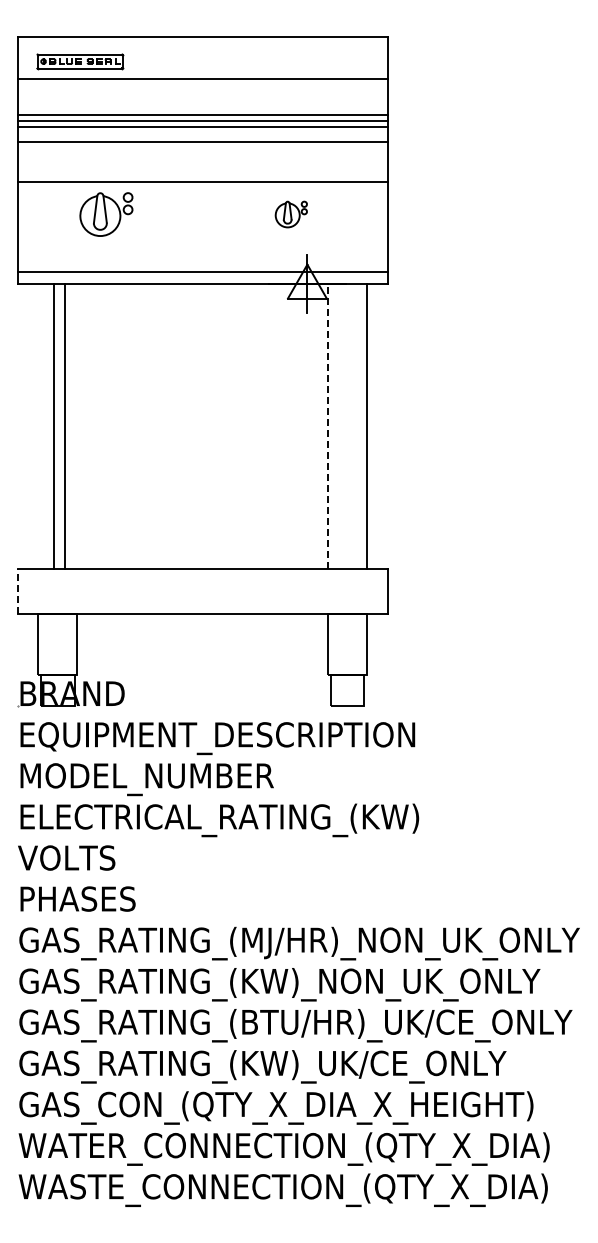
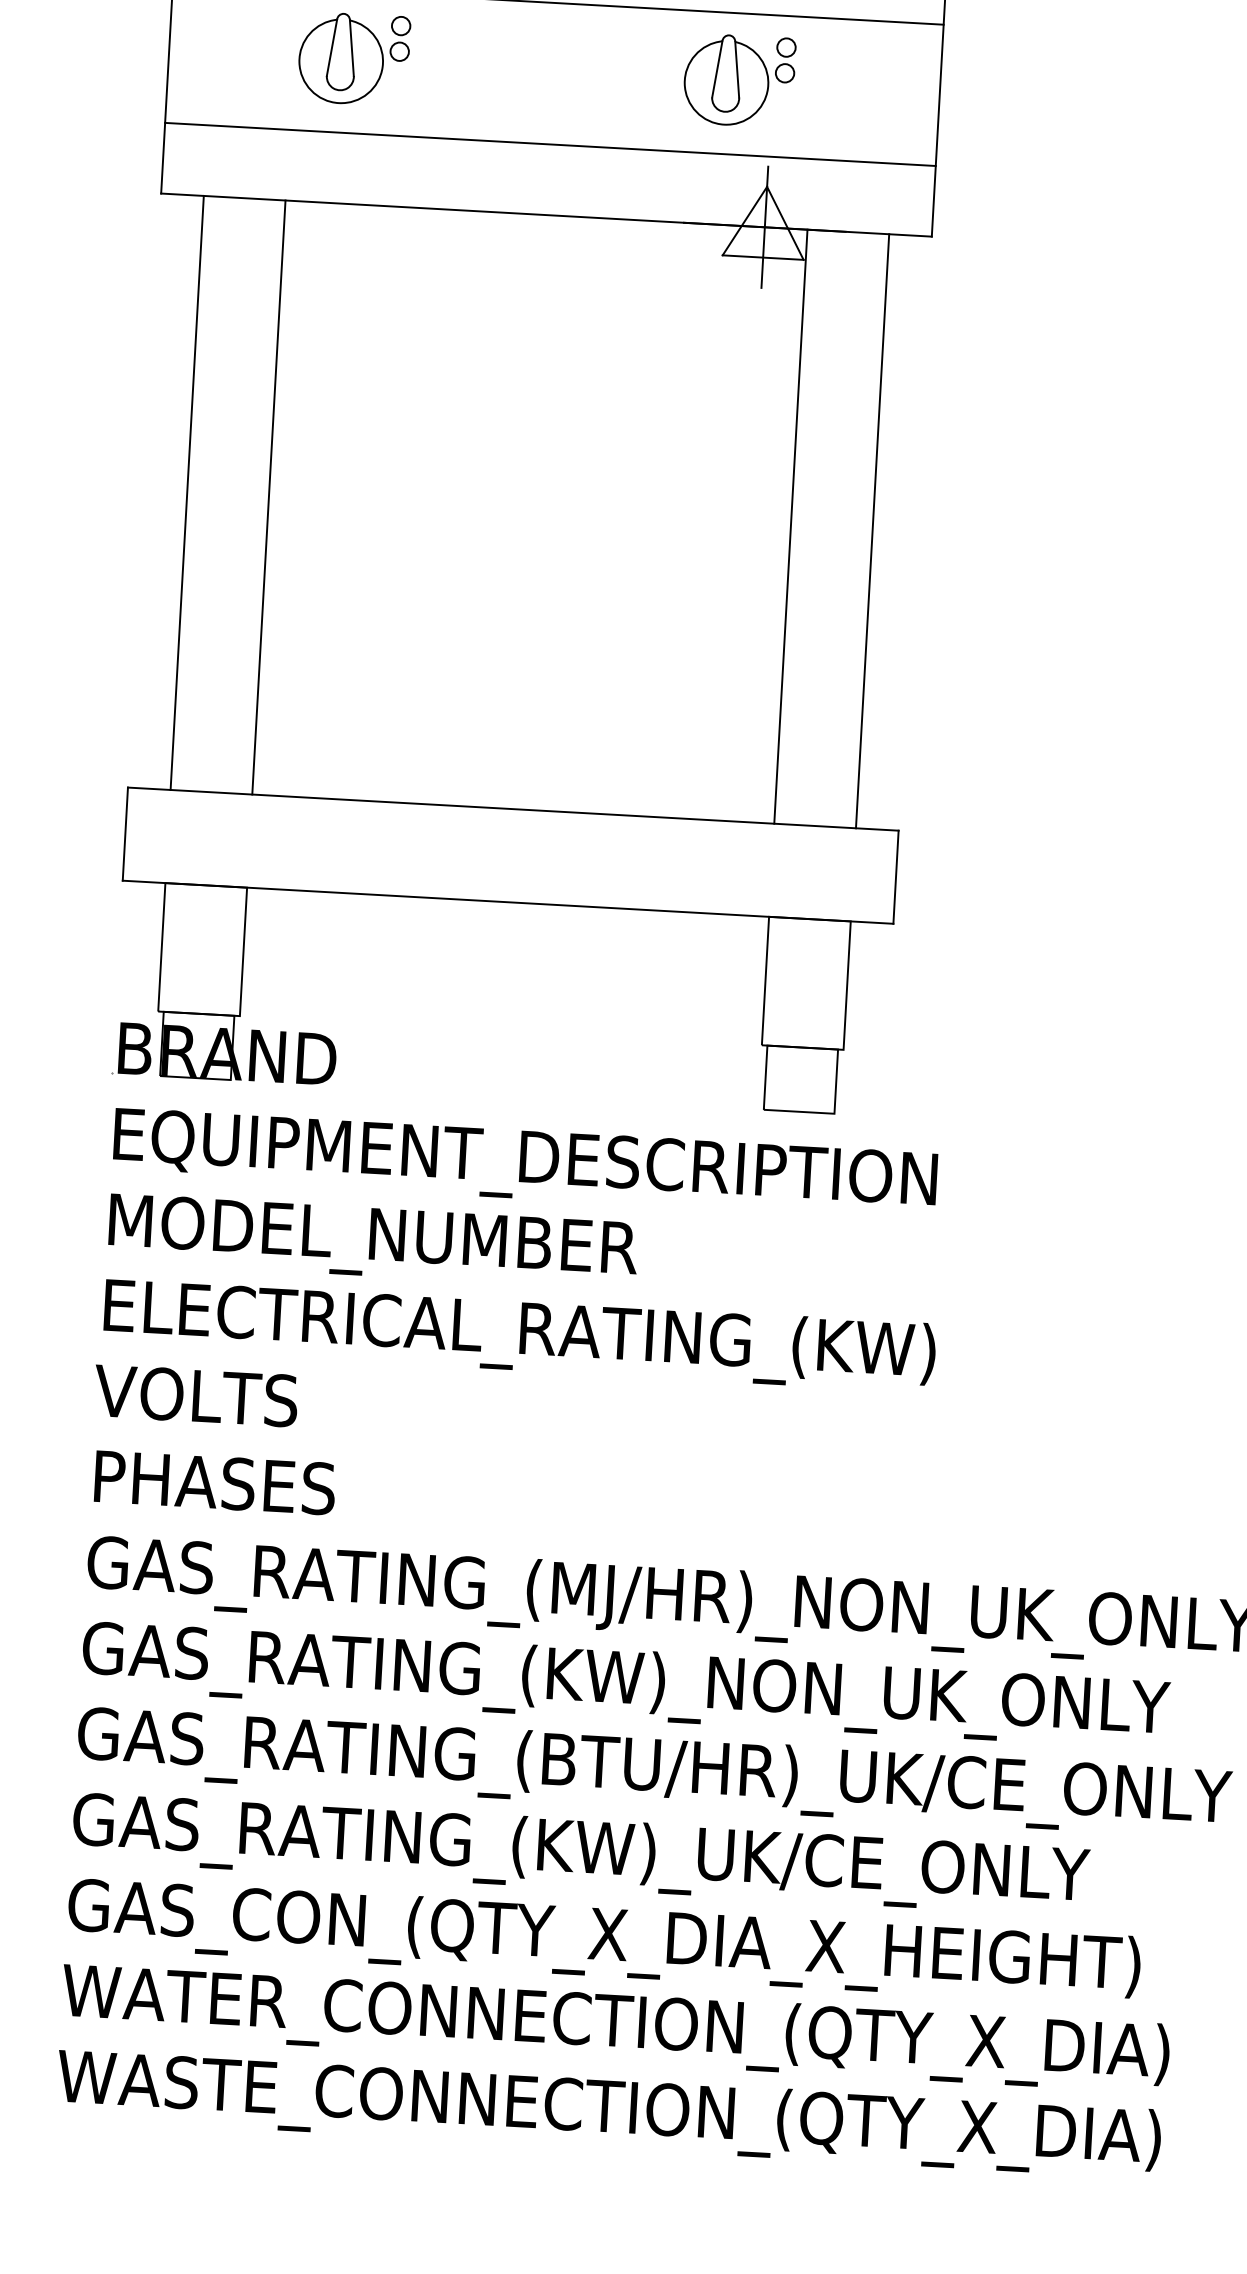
part: (291, 214) -> (739, 80), size x1.67
line: (202, 272) -> (550, 145), moved
line: (54, 426) -> (268, 497), moved
line: (65, 426) -> (187, 492), moved
line: (327, 426) -> (790, 526), dashed -> solid
line: (17, 590) -> (124, 832), dashed -> solid

